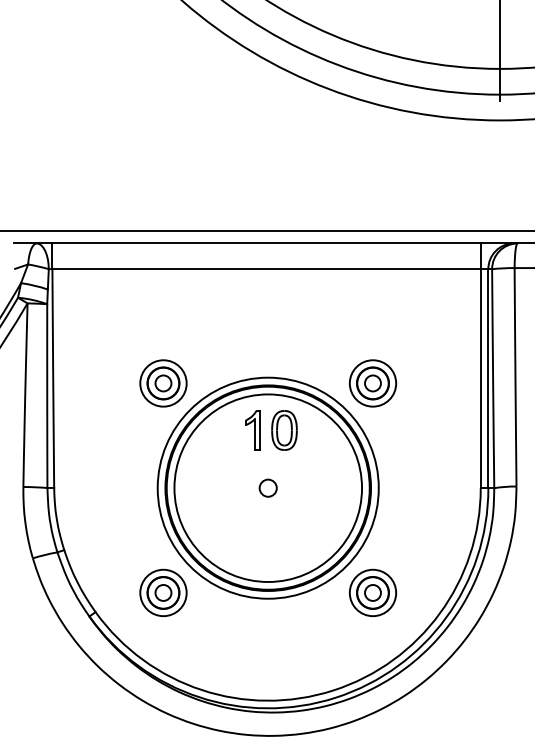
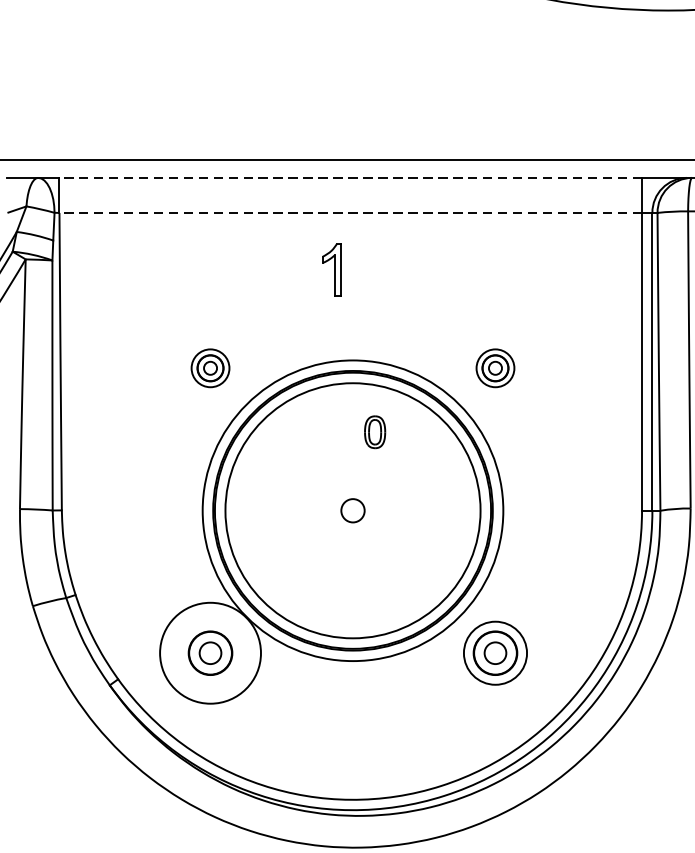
line: (266, 243) -> (350, 177), solid -> dashed
line: (266, 269) -> (350, 213), solid -> dashed
part: (163, 383) -> (210, 368), size x0.6
part: (372, 383) -> (494, 368), size x0.6
part: (252, 430) -> (331, 270), moved
part: (284, 430) -> (375, 432), size x0.6
circle: (163, 592) -> (210, 652), size x1.6

